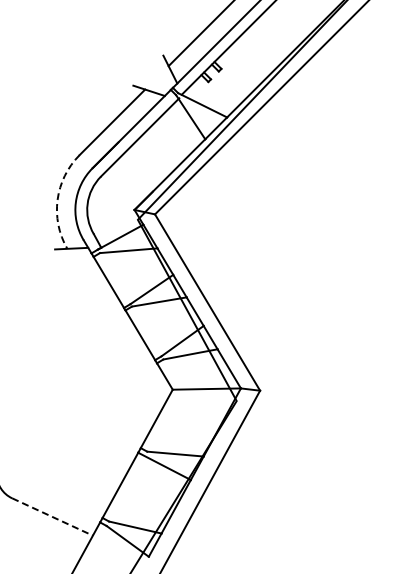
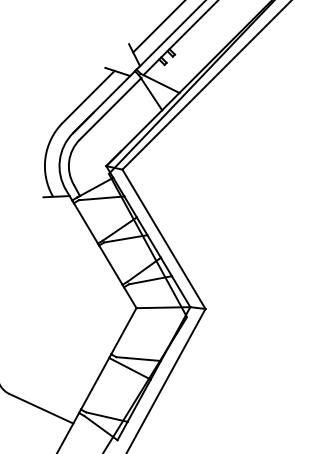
arc: (57, 199) -> (45, 157), dashed -> solid
line: (53, 517) -> (42, 409), dashed -> solid

